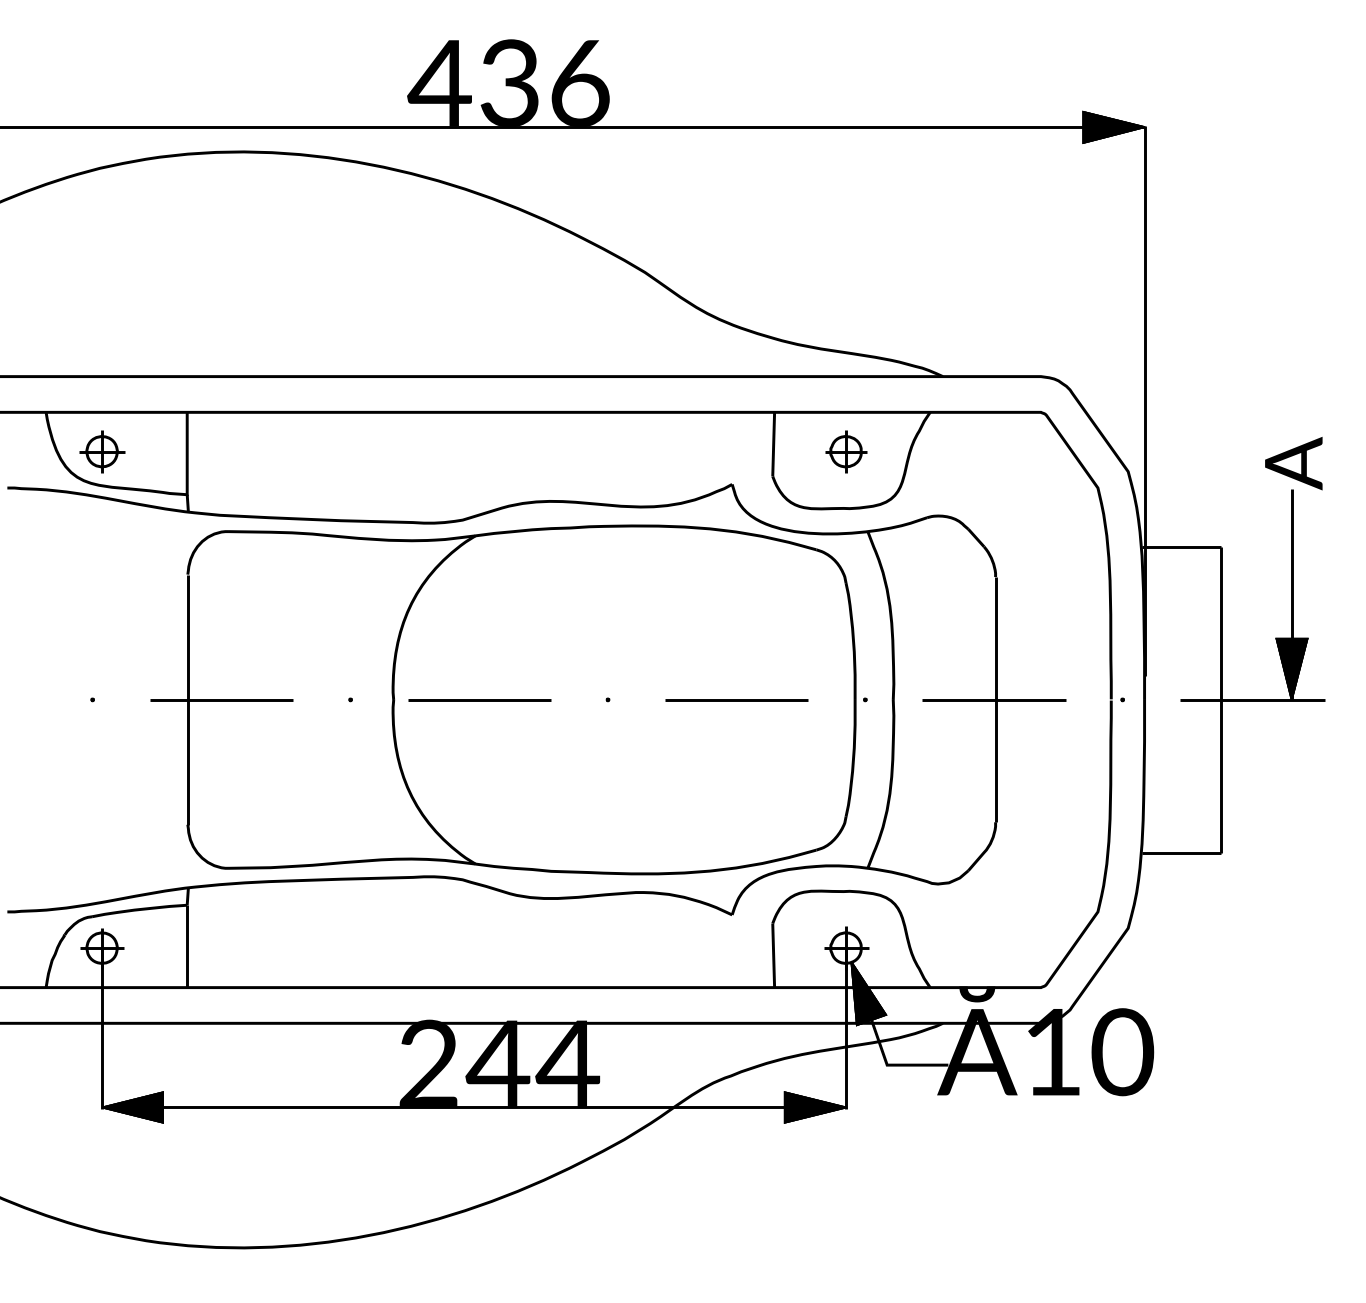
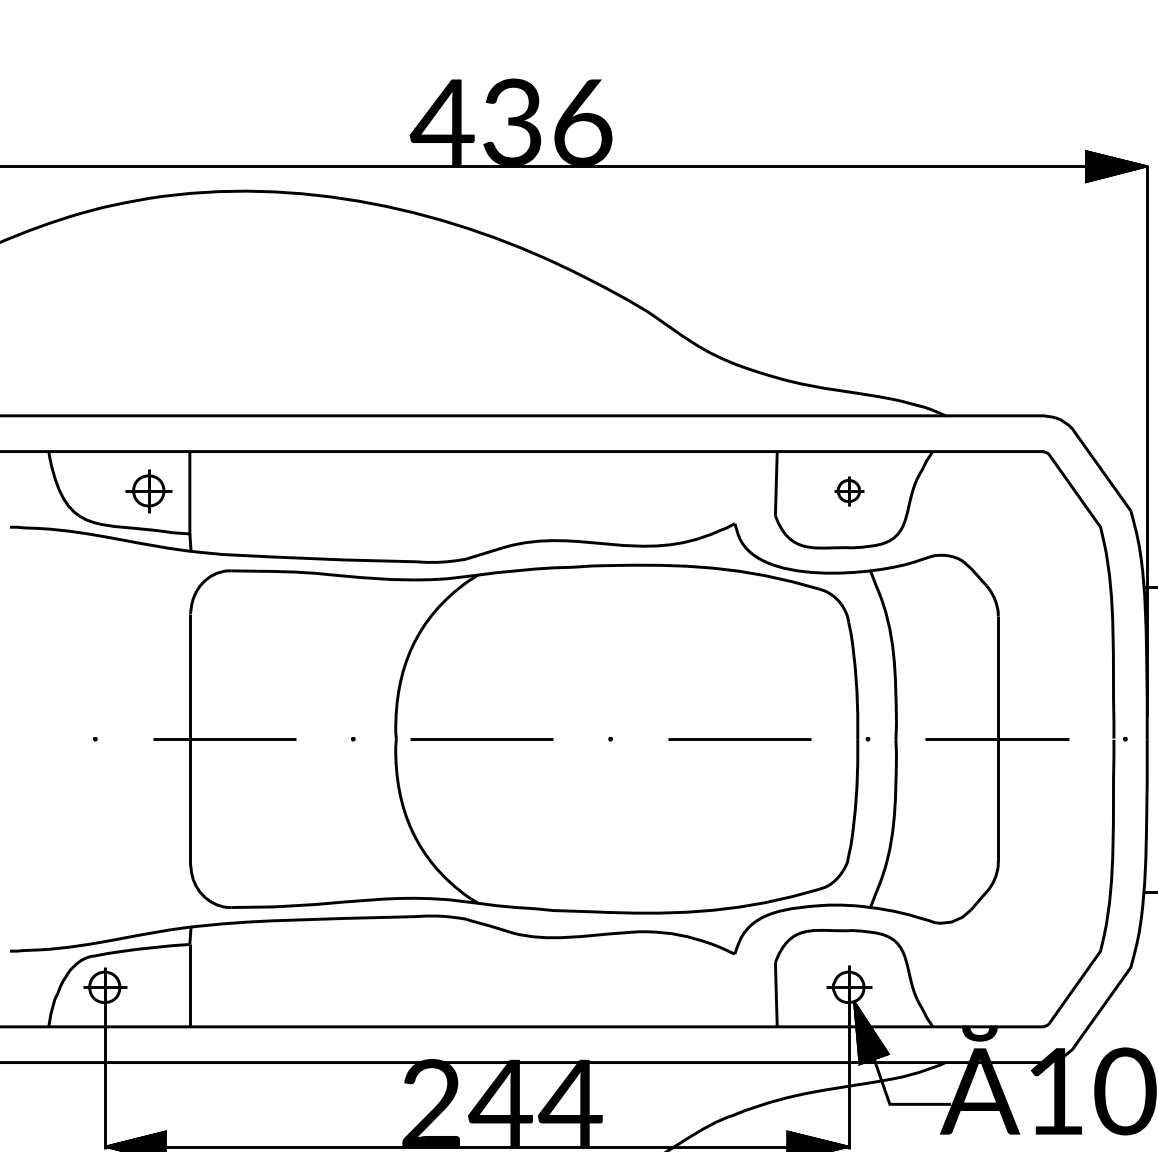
part: (102, 451) -> (149, 490), moved
part: (846, 451) -> (849, 490), size x0.7

